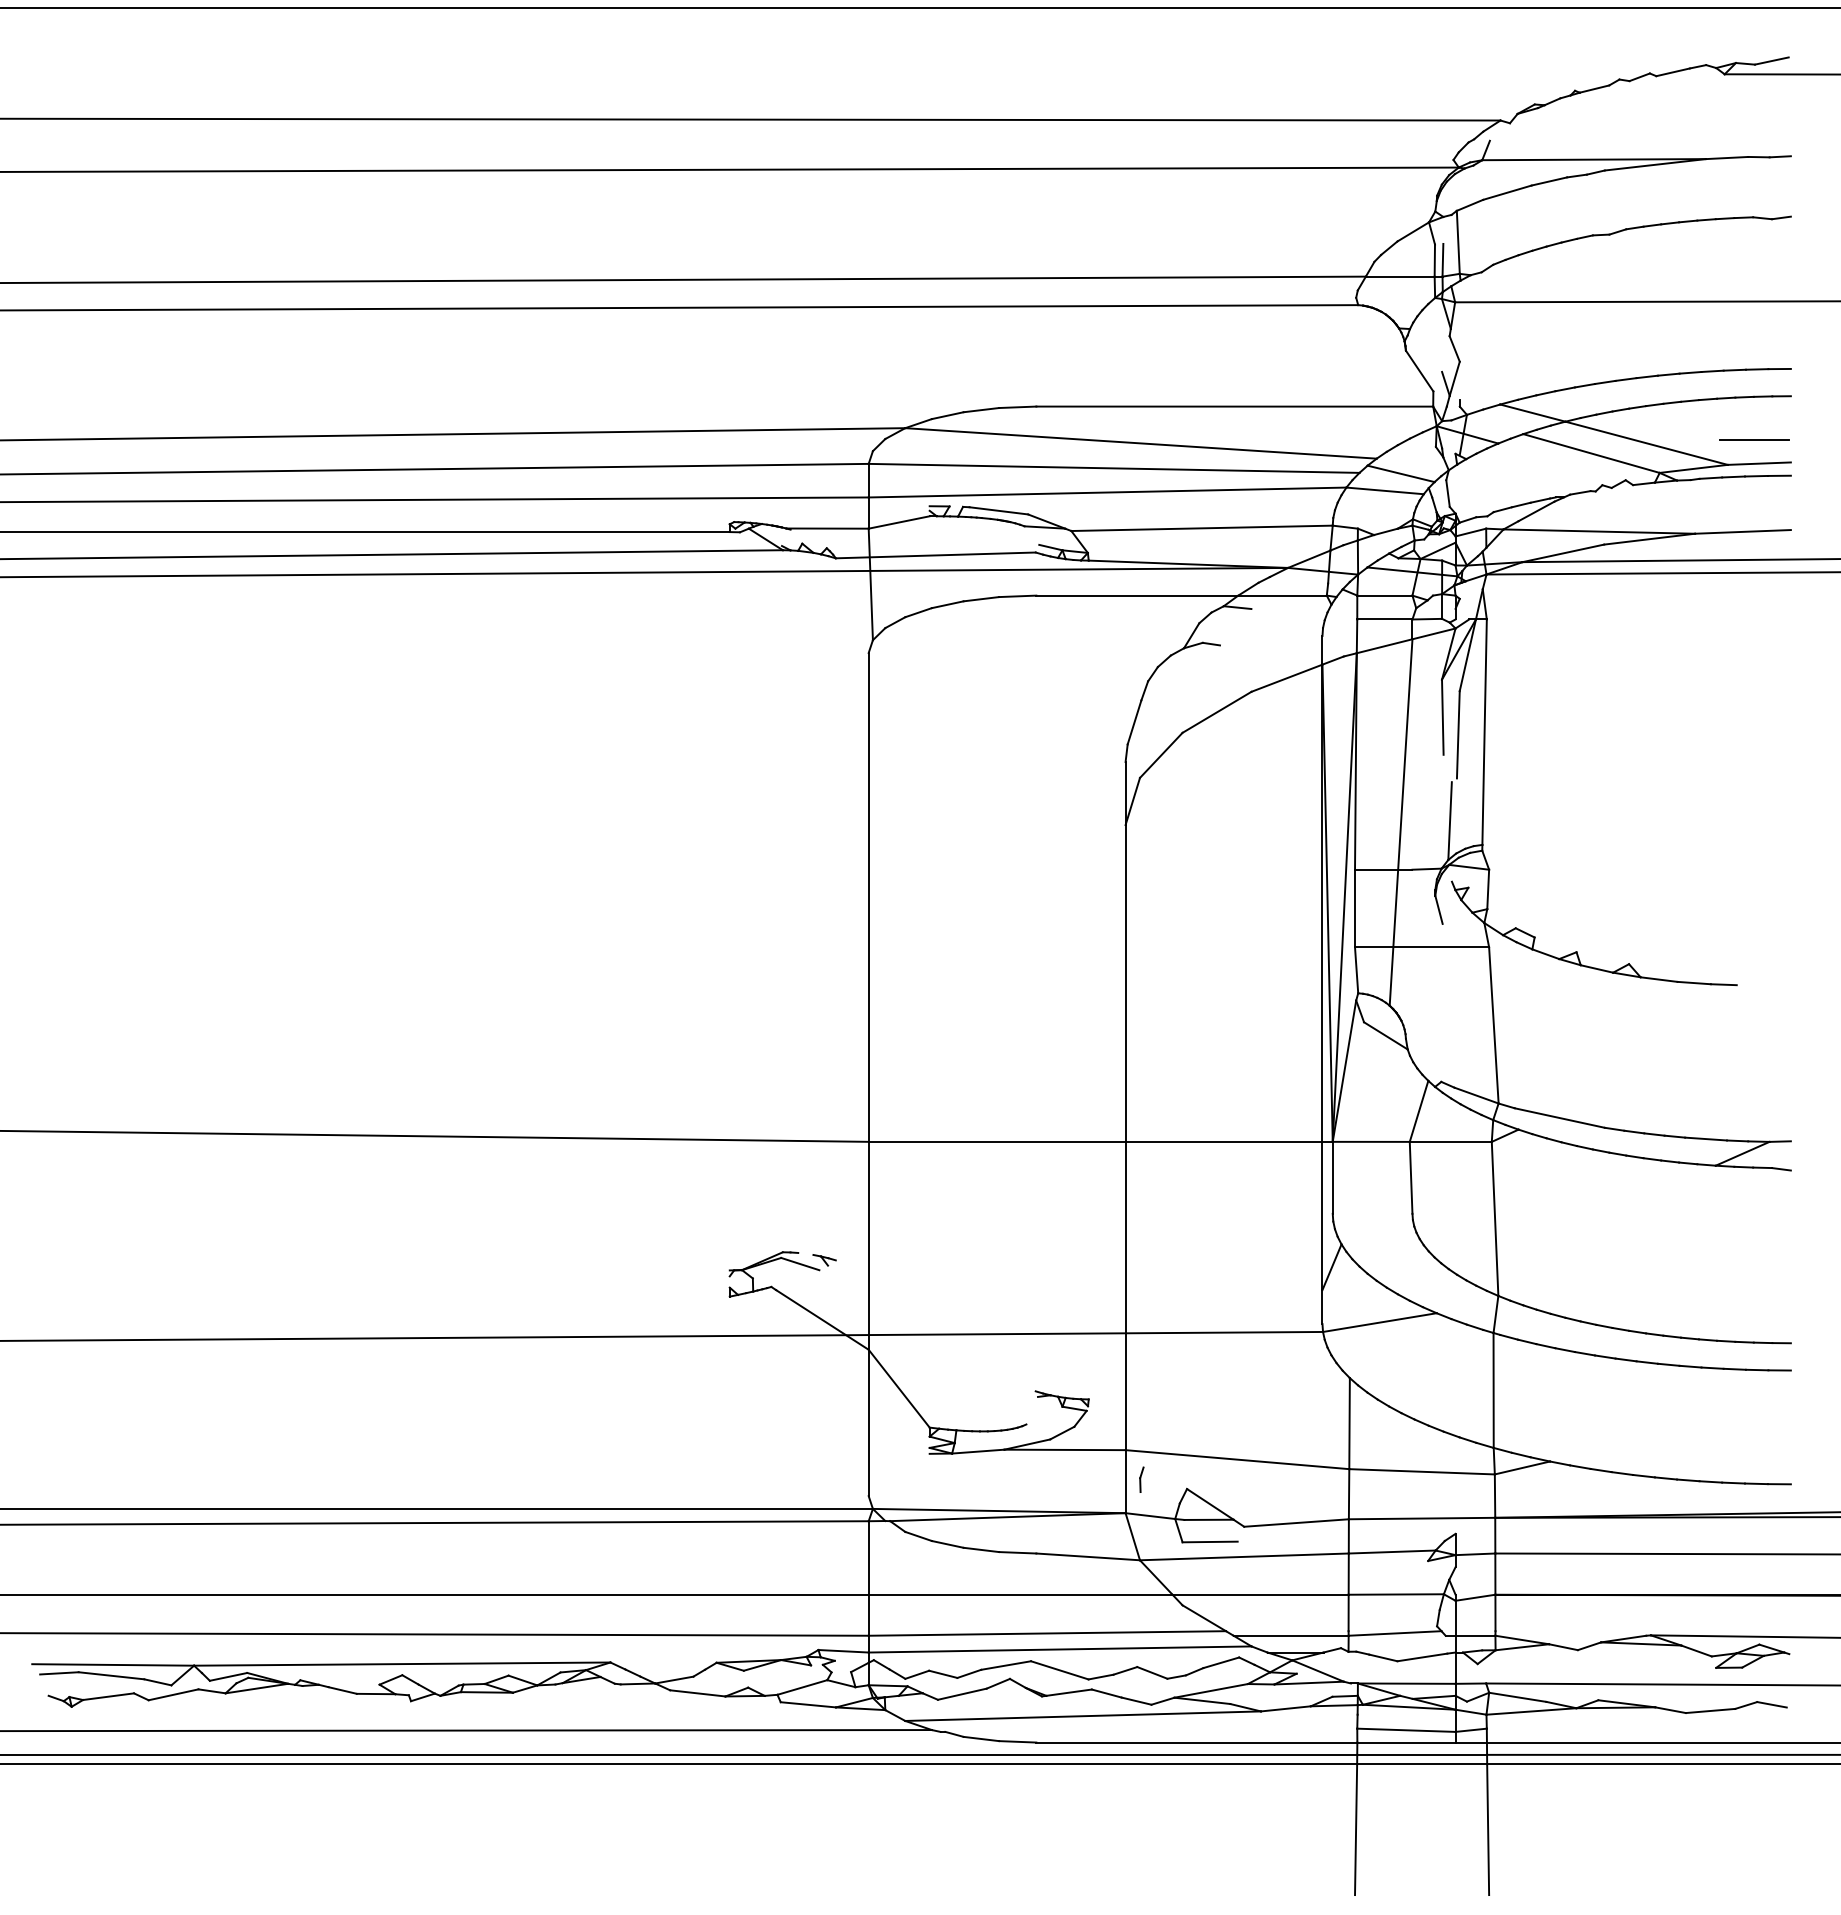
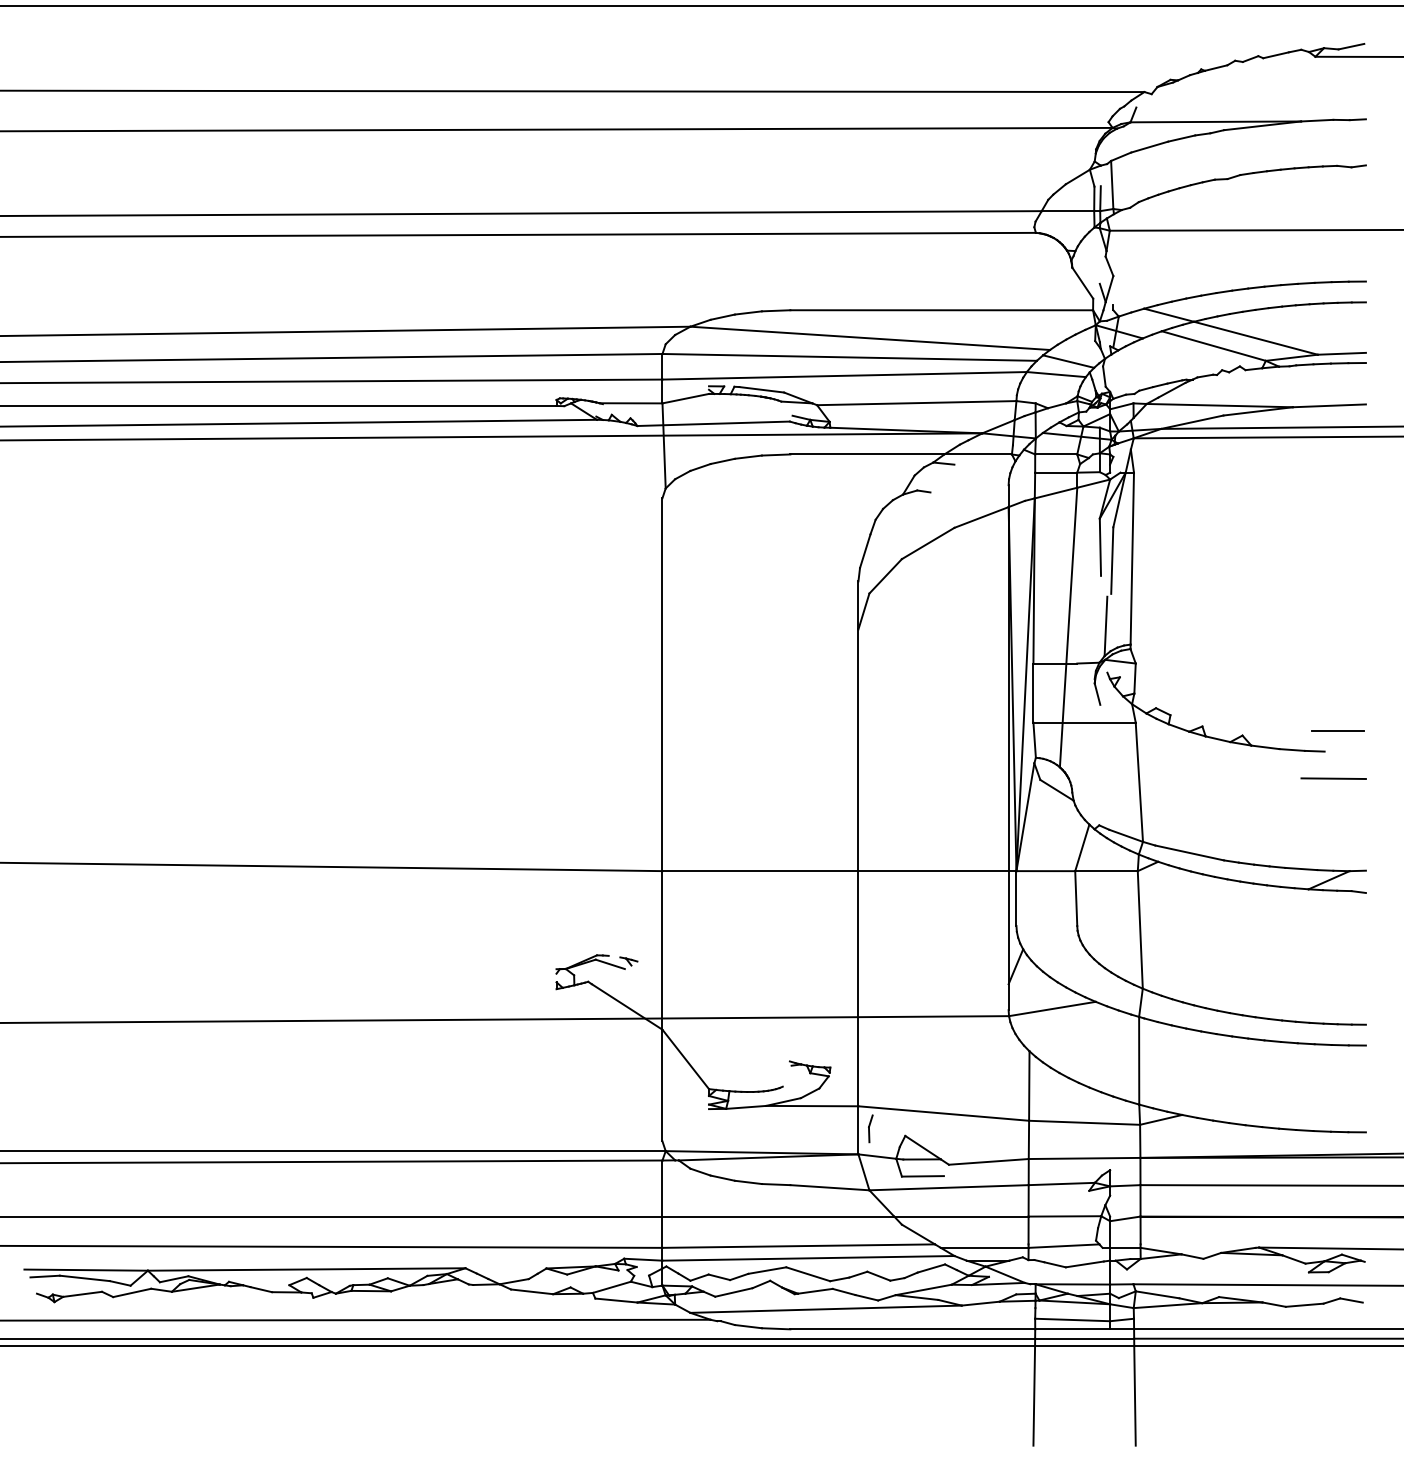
line: (1754, 439) -> (1338, 731), moved
line: (1748, 1020) -> (1333, 778), added
part: (1141, 1479) -> (870, 1128), size x1.43

